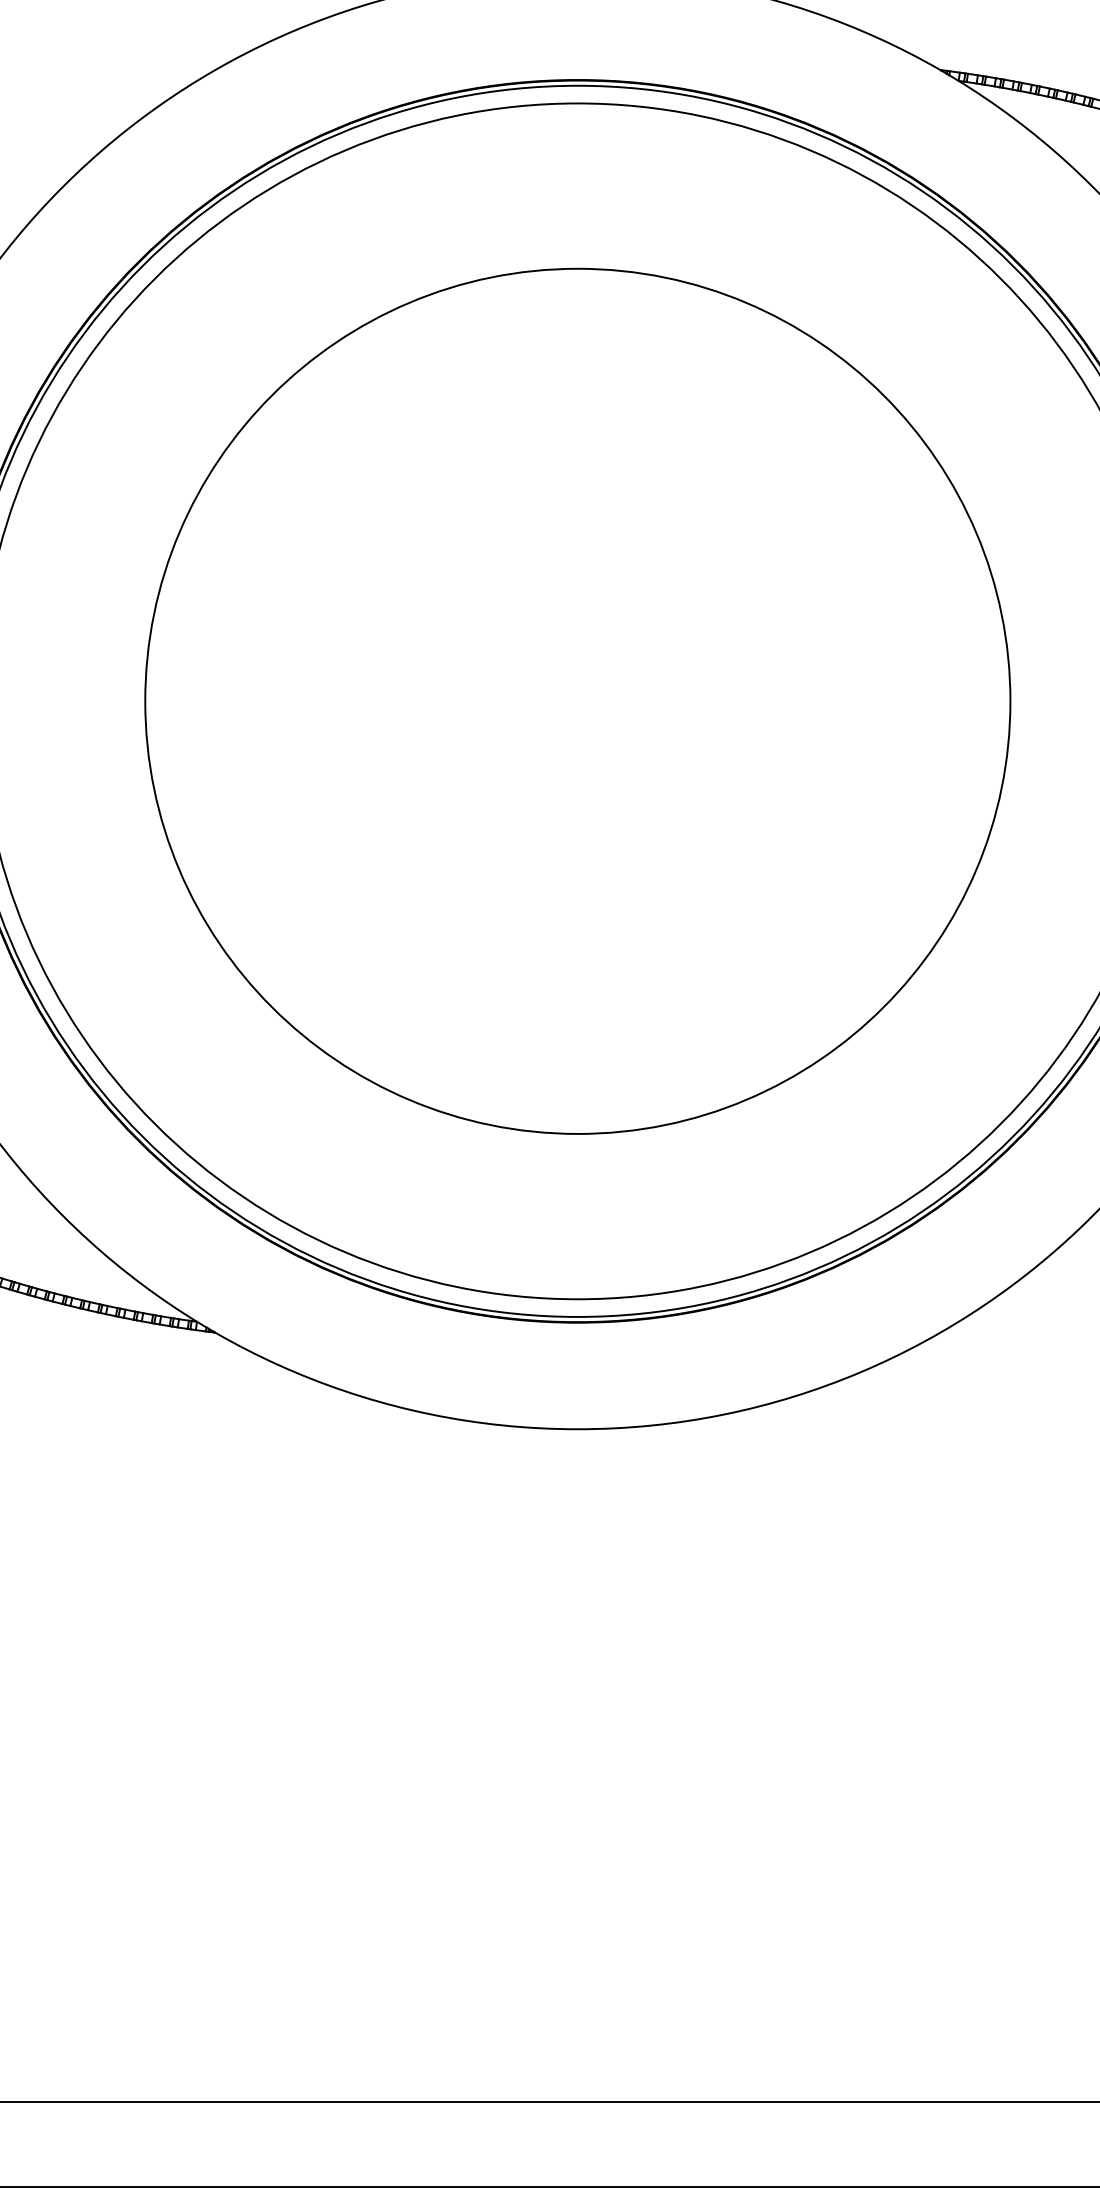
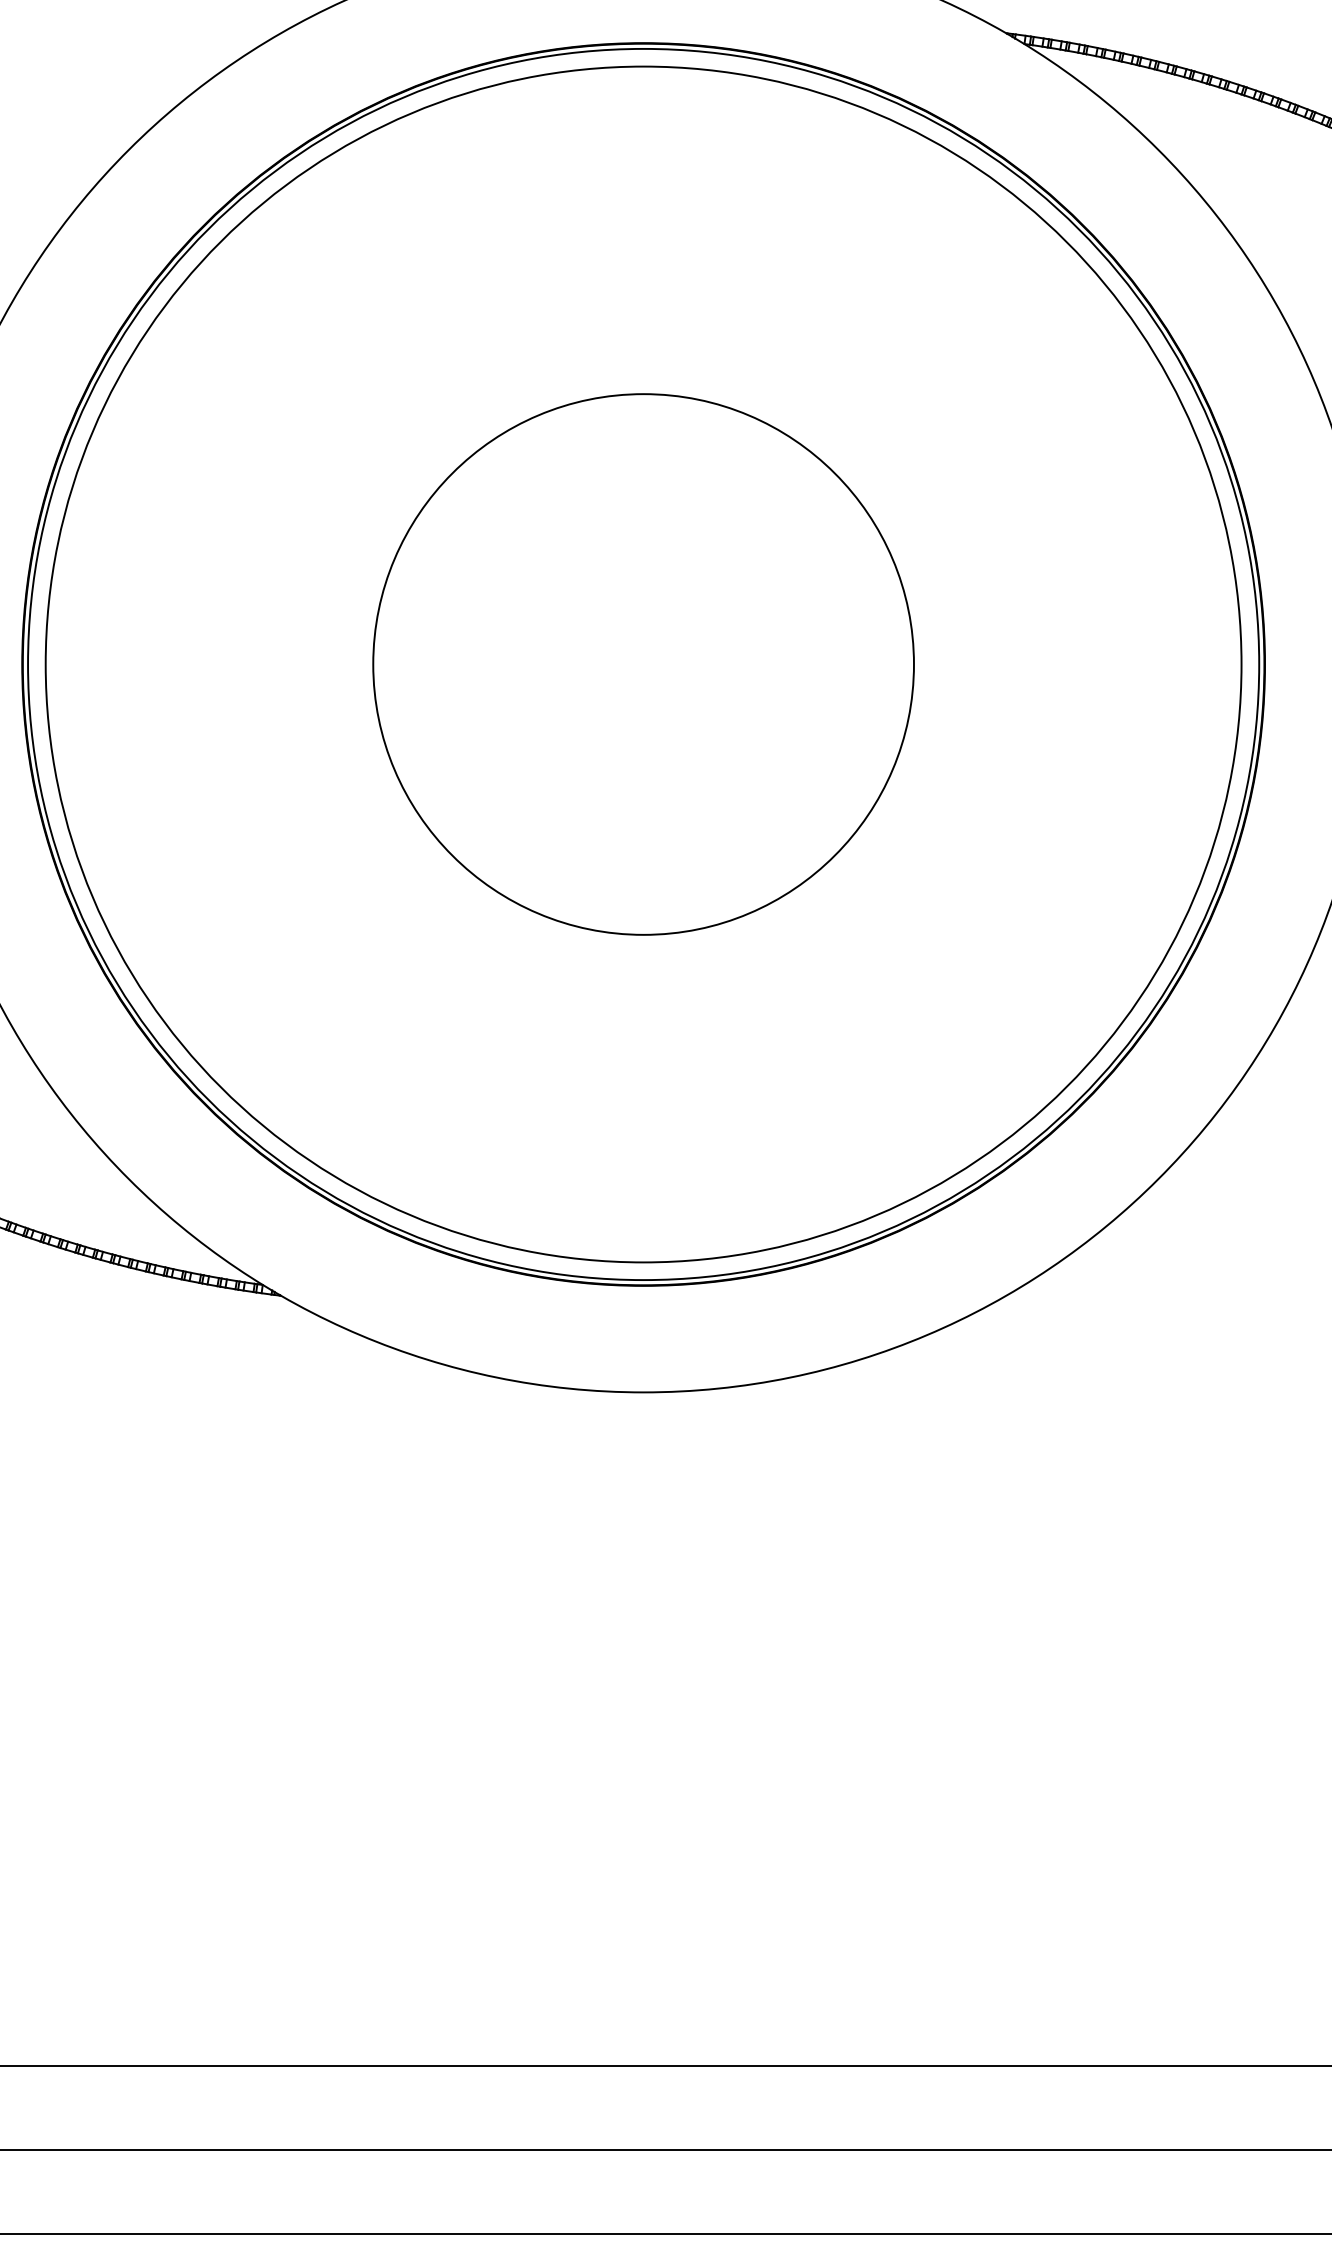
circle: (577, 701) -> (643, 664), size x0.62

